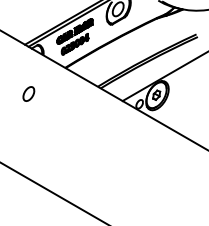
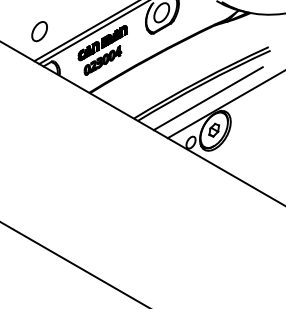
line: (152, 72) -> (208, 99), added
part: (28, 93) -> (39, 30), moved

